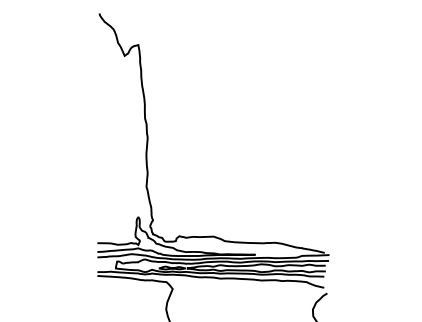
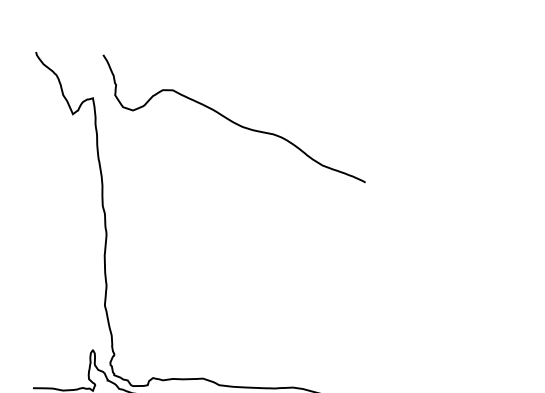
curve: (233, 59) -> (232, 119), added

